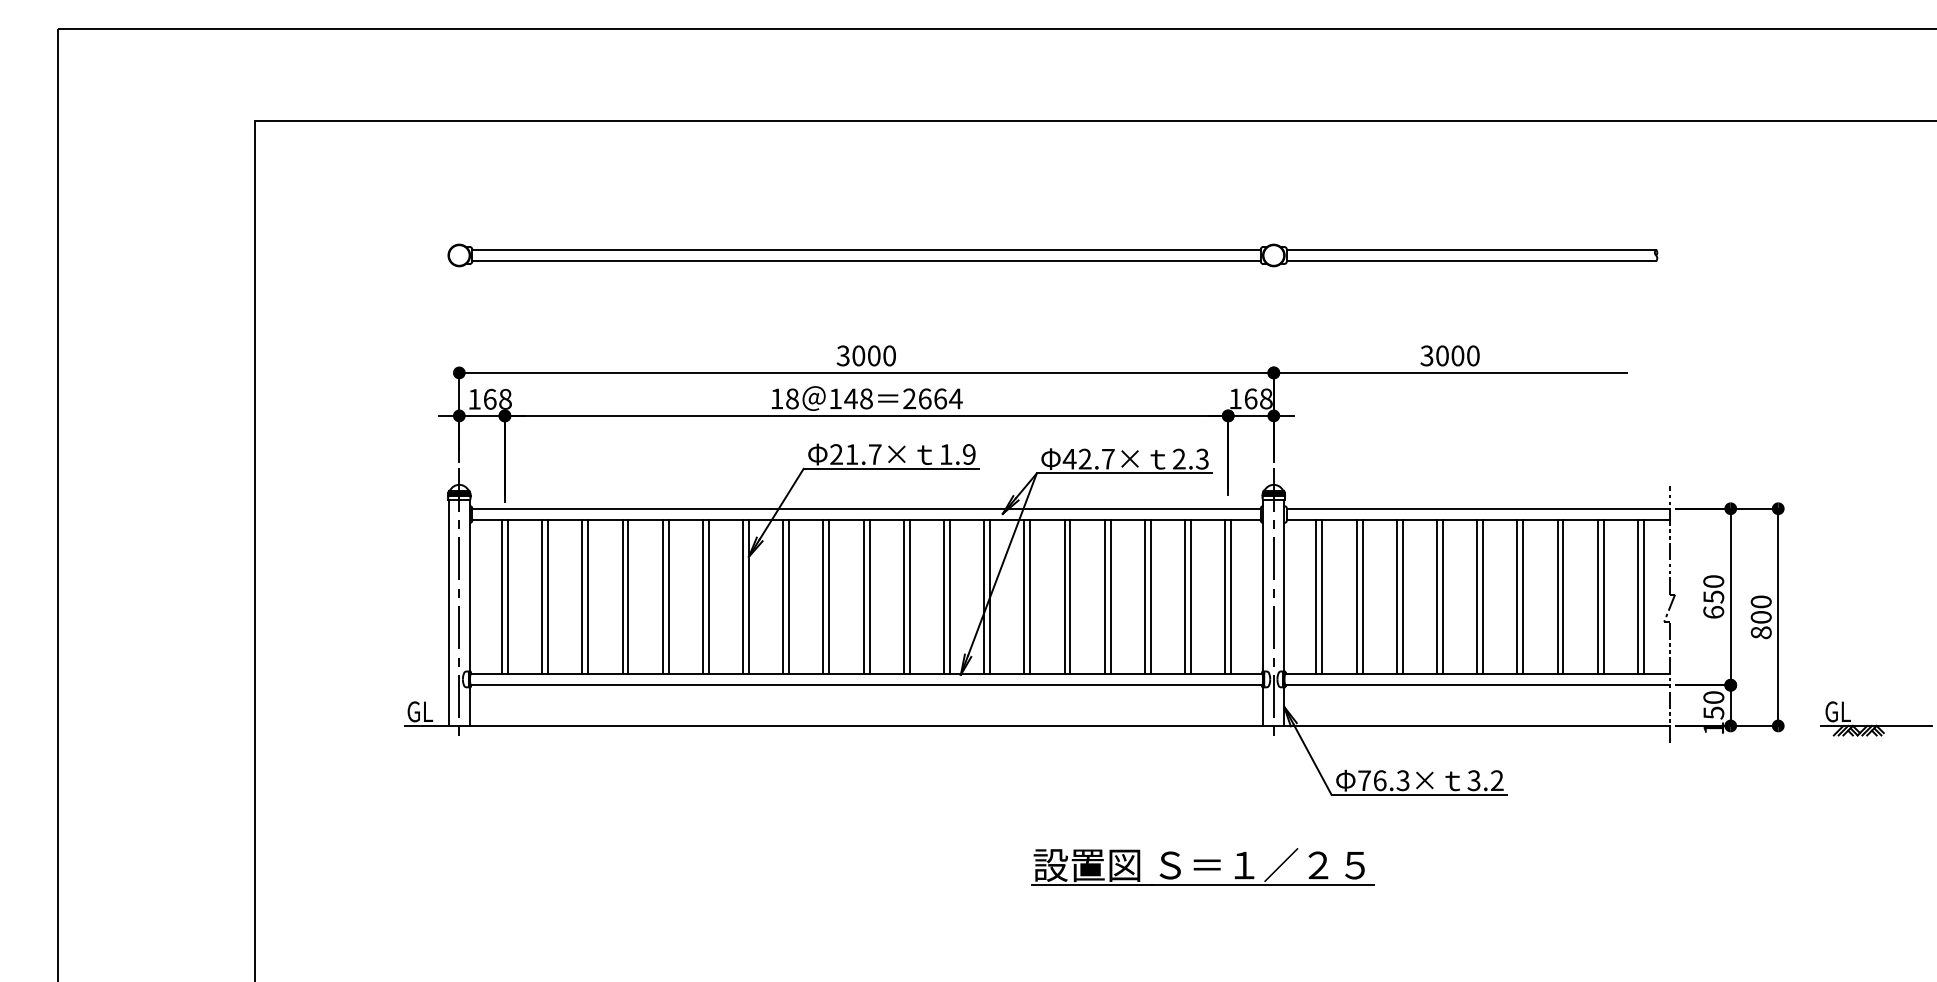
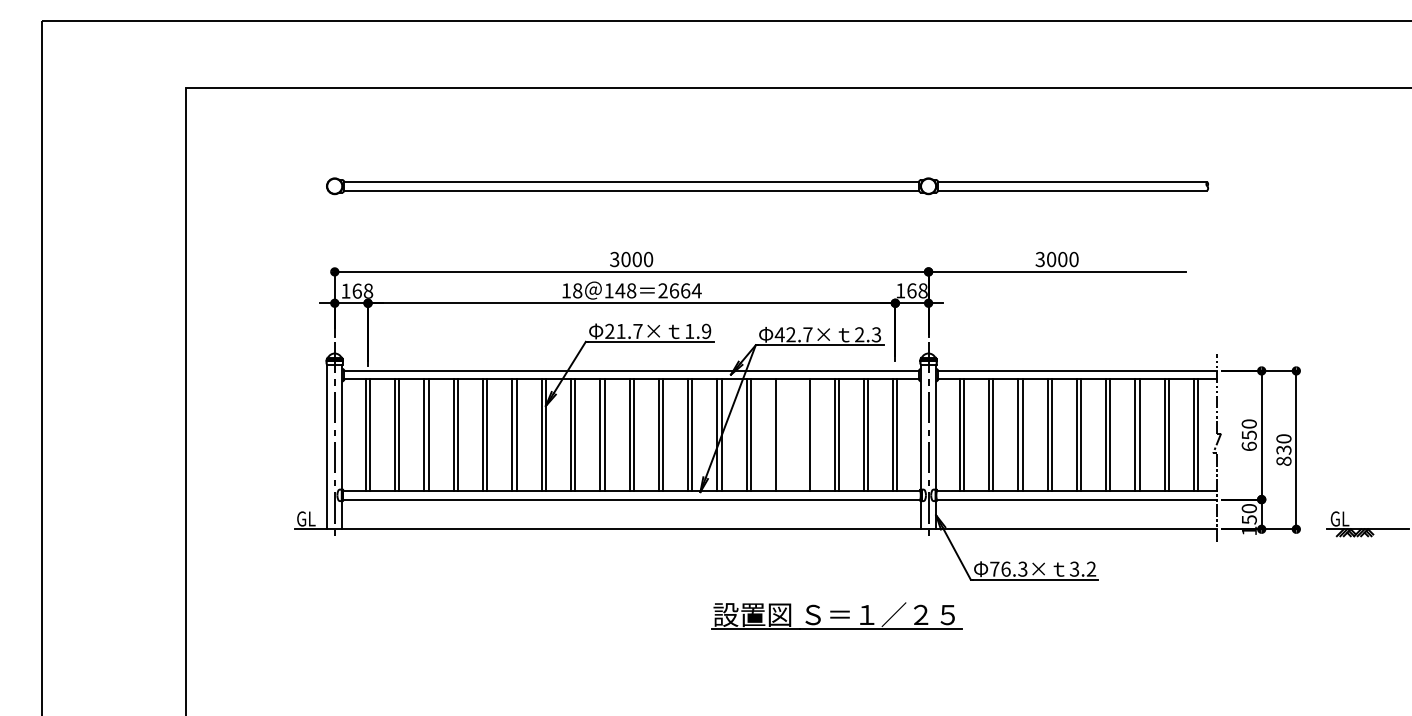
line: (1070, 597) -> (780, 435), removed
line: (1104, 597) -> (805, 435), removed
text: (1760, 616) -> (1283, 449), 800 -> 830
part: (1202, 866) -> (836, 615), moved

